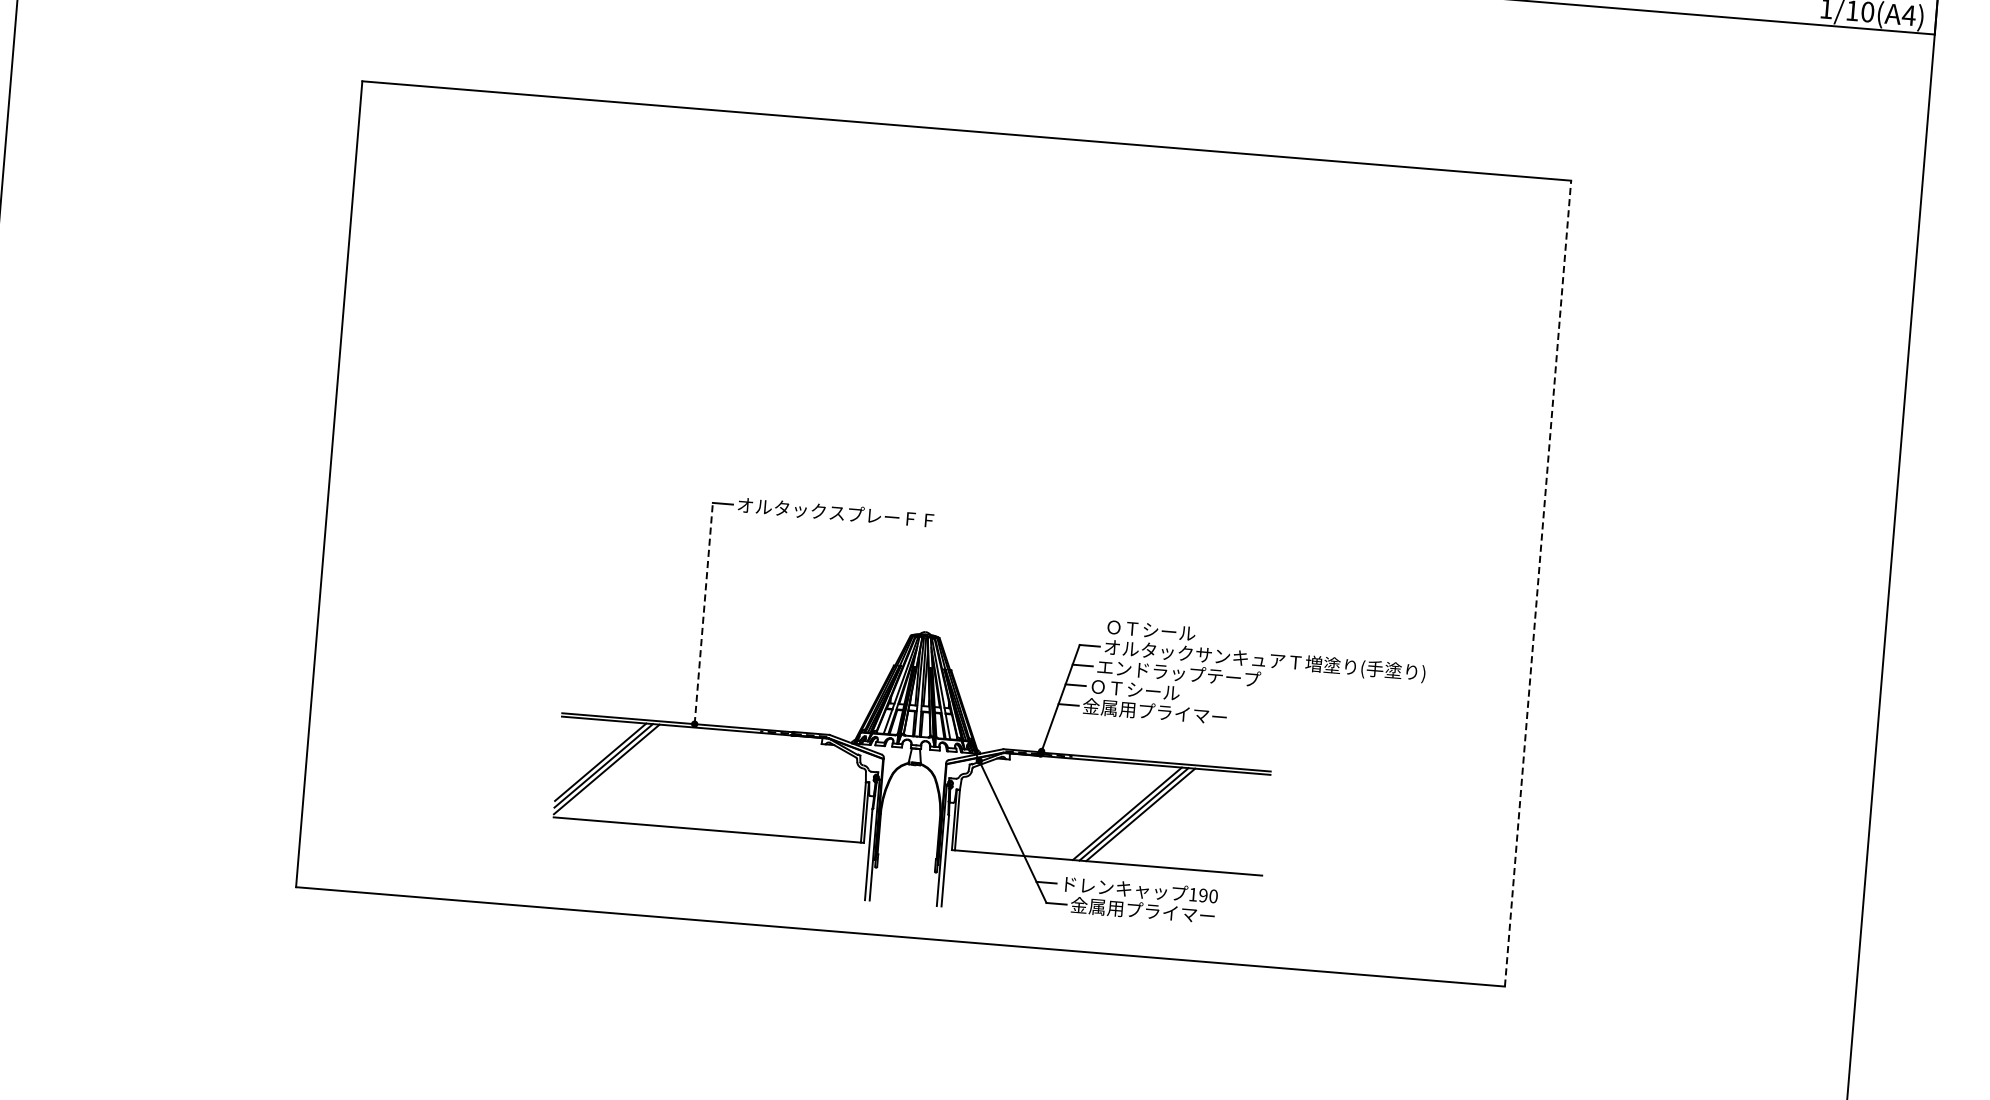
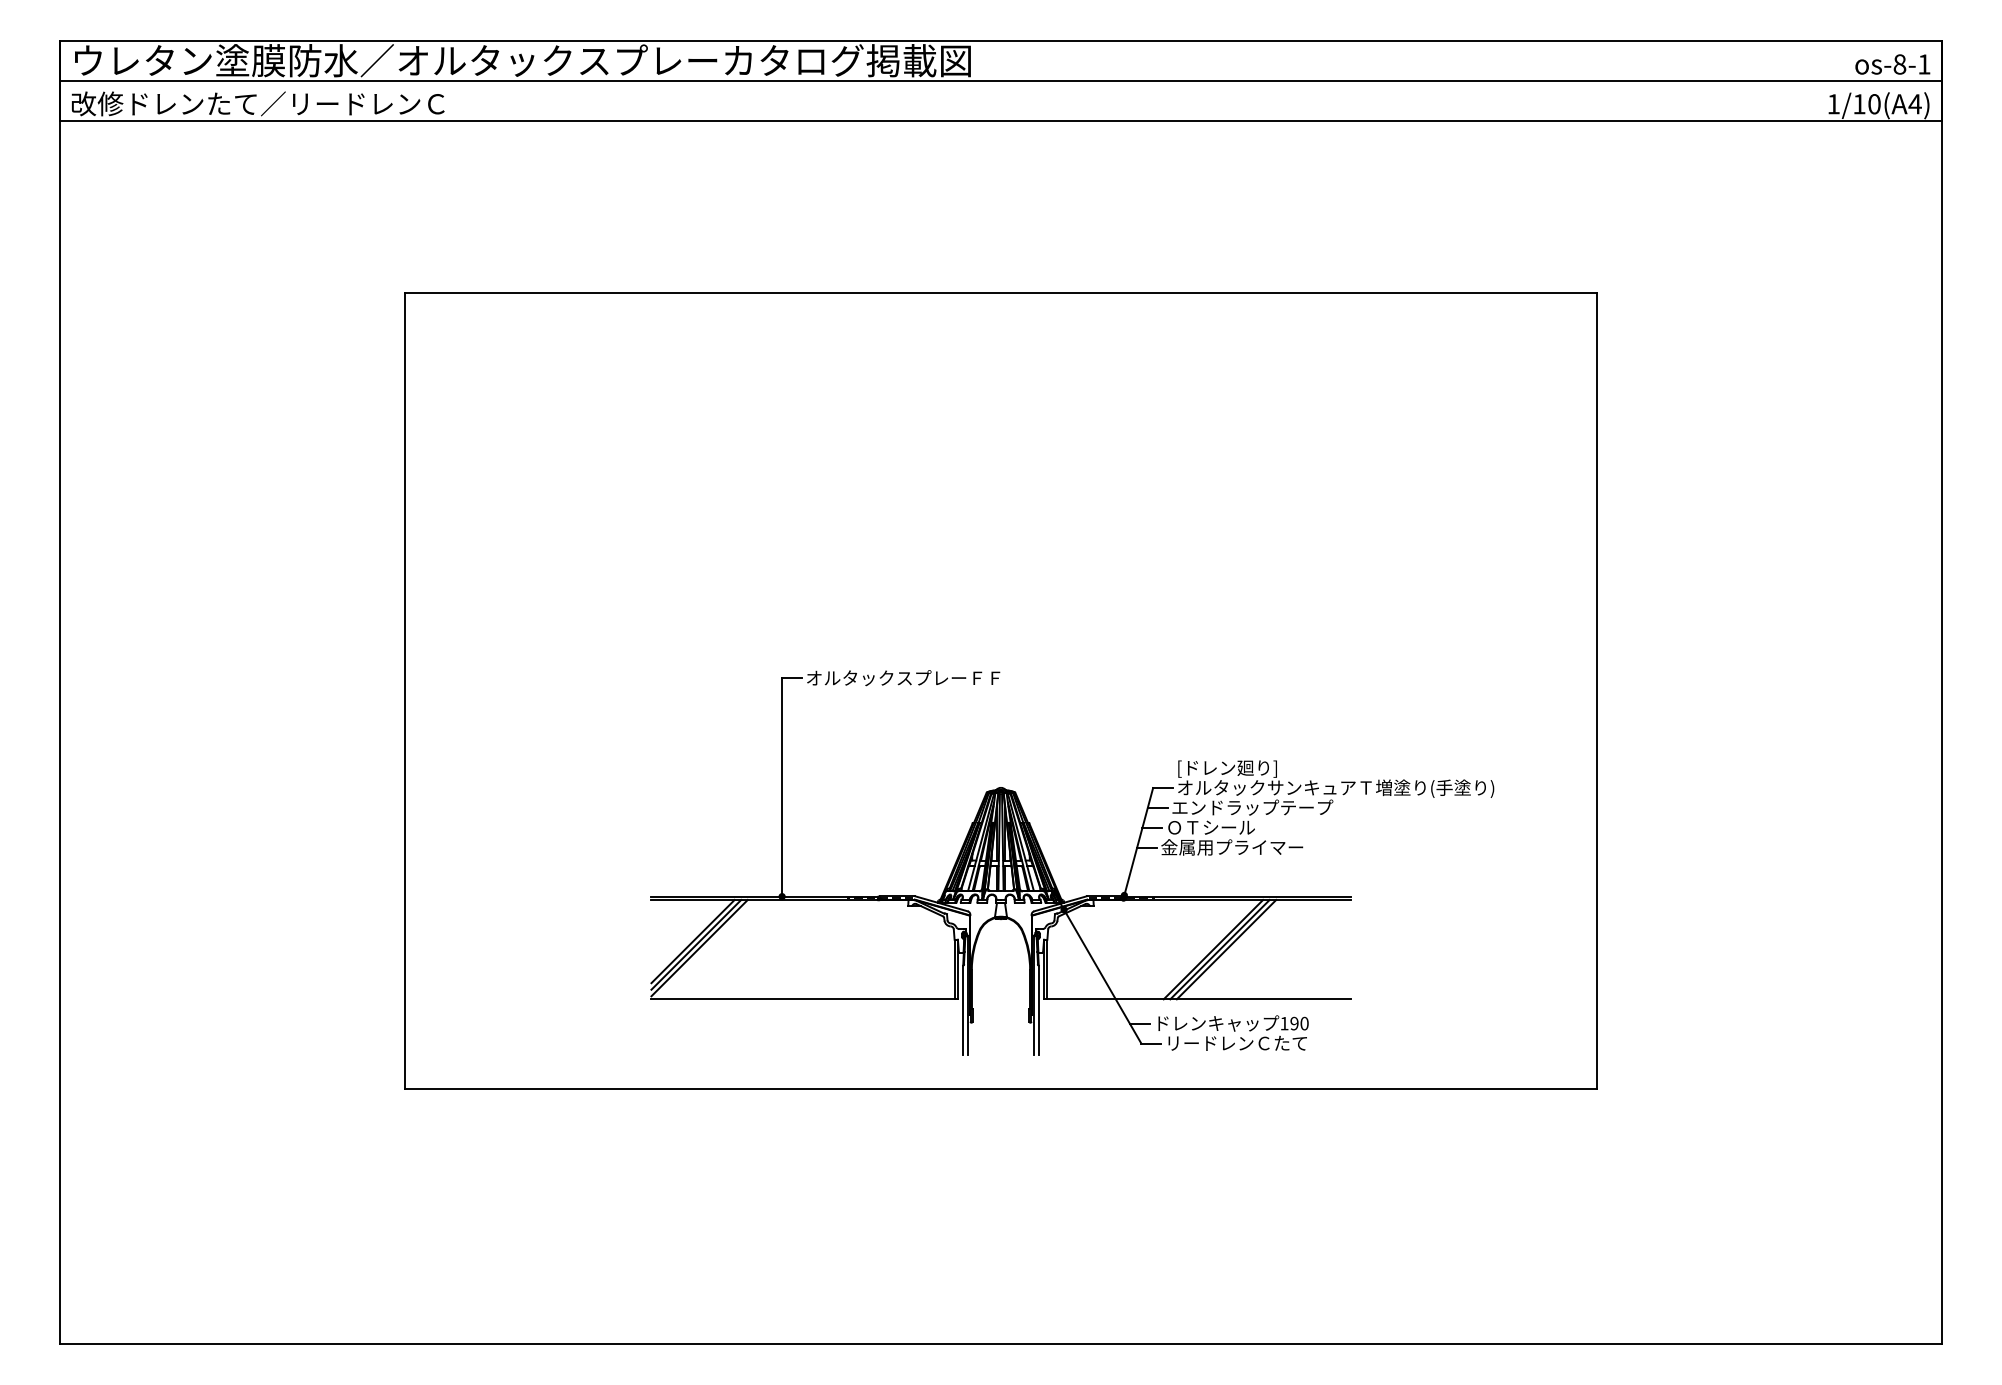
line: (1538, 583) -> (1597, 690), dashed -> solid
line: (704, 613) -> (782, 787), dashed -> solid
text: (1156, 631) -> (1227, 768), ＯＴシール -> [ドレン廻り]
text: (1142, 910) -> (1236, 1043), 金属用プライマー -> リードレンＣたて

